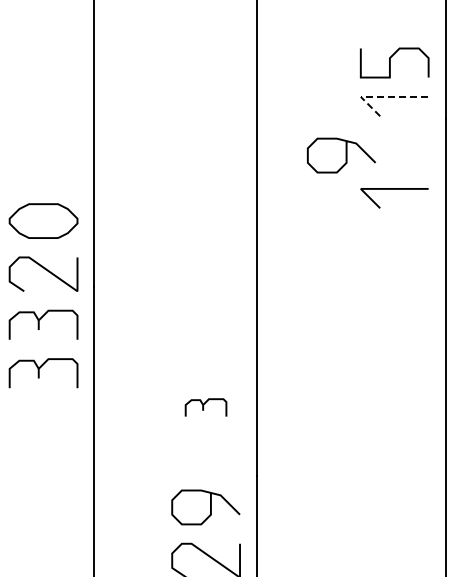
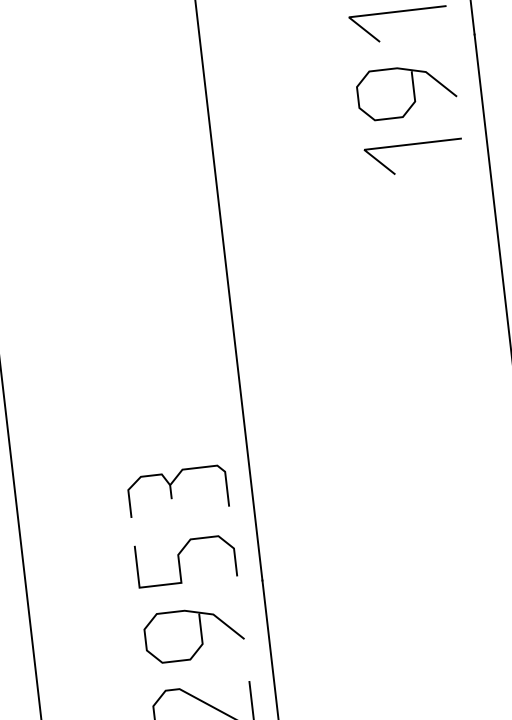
line: (380, 96) -> (377, 13), dashed -> solid
curve: (345, 155) -> (412, 91), moved
part: (205, 407) -> (176, 490), size x1.67
curve: (202, 456) -> (180, 561), added

